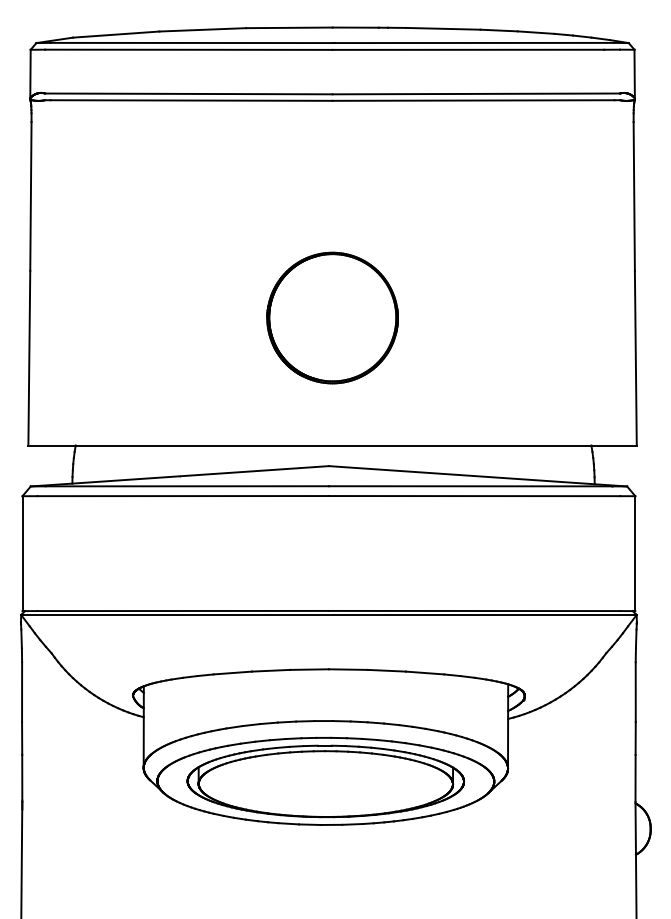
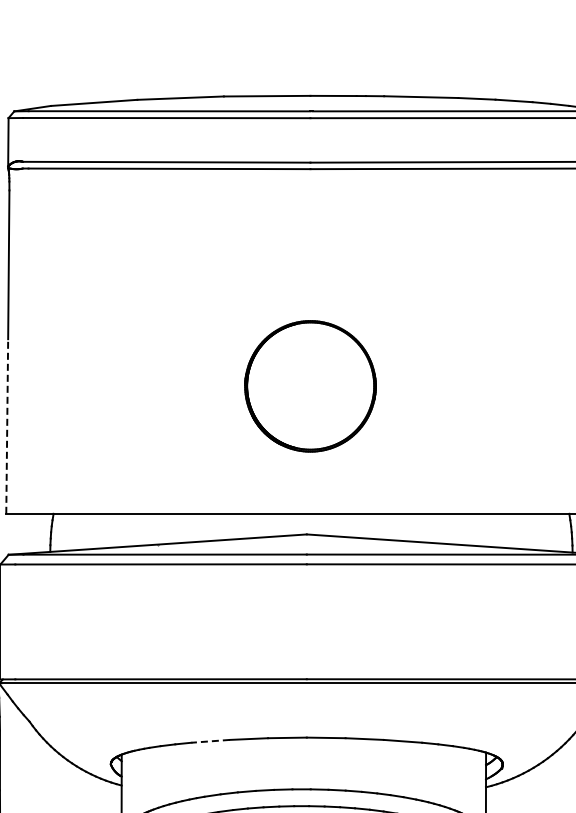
line: (29, 357) -> (7, 425), solid -> dashed
line: (232, 673) -> (210, 741), solid -> dashed

